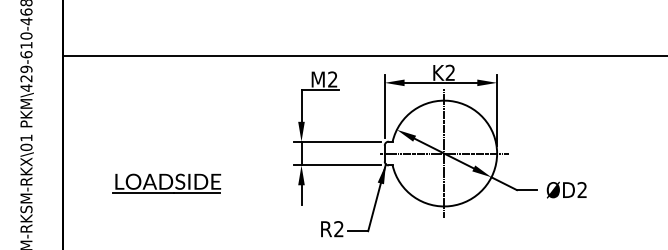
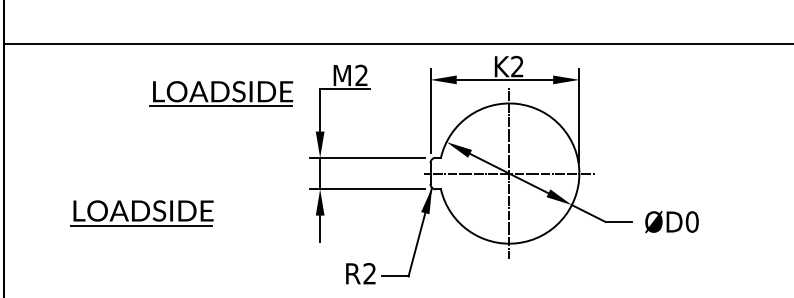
part: (226, 93) -> (220, 93), added
text: (582, 190) -> (692, 222), ØD2 -> ØD0

